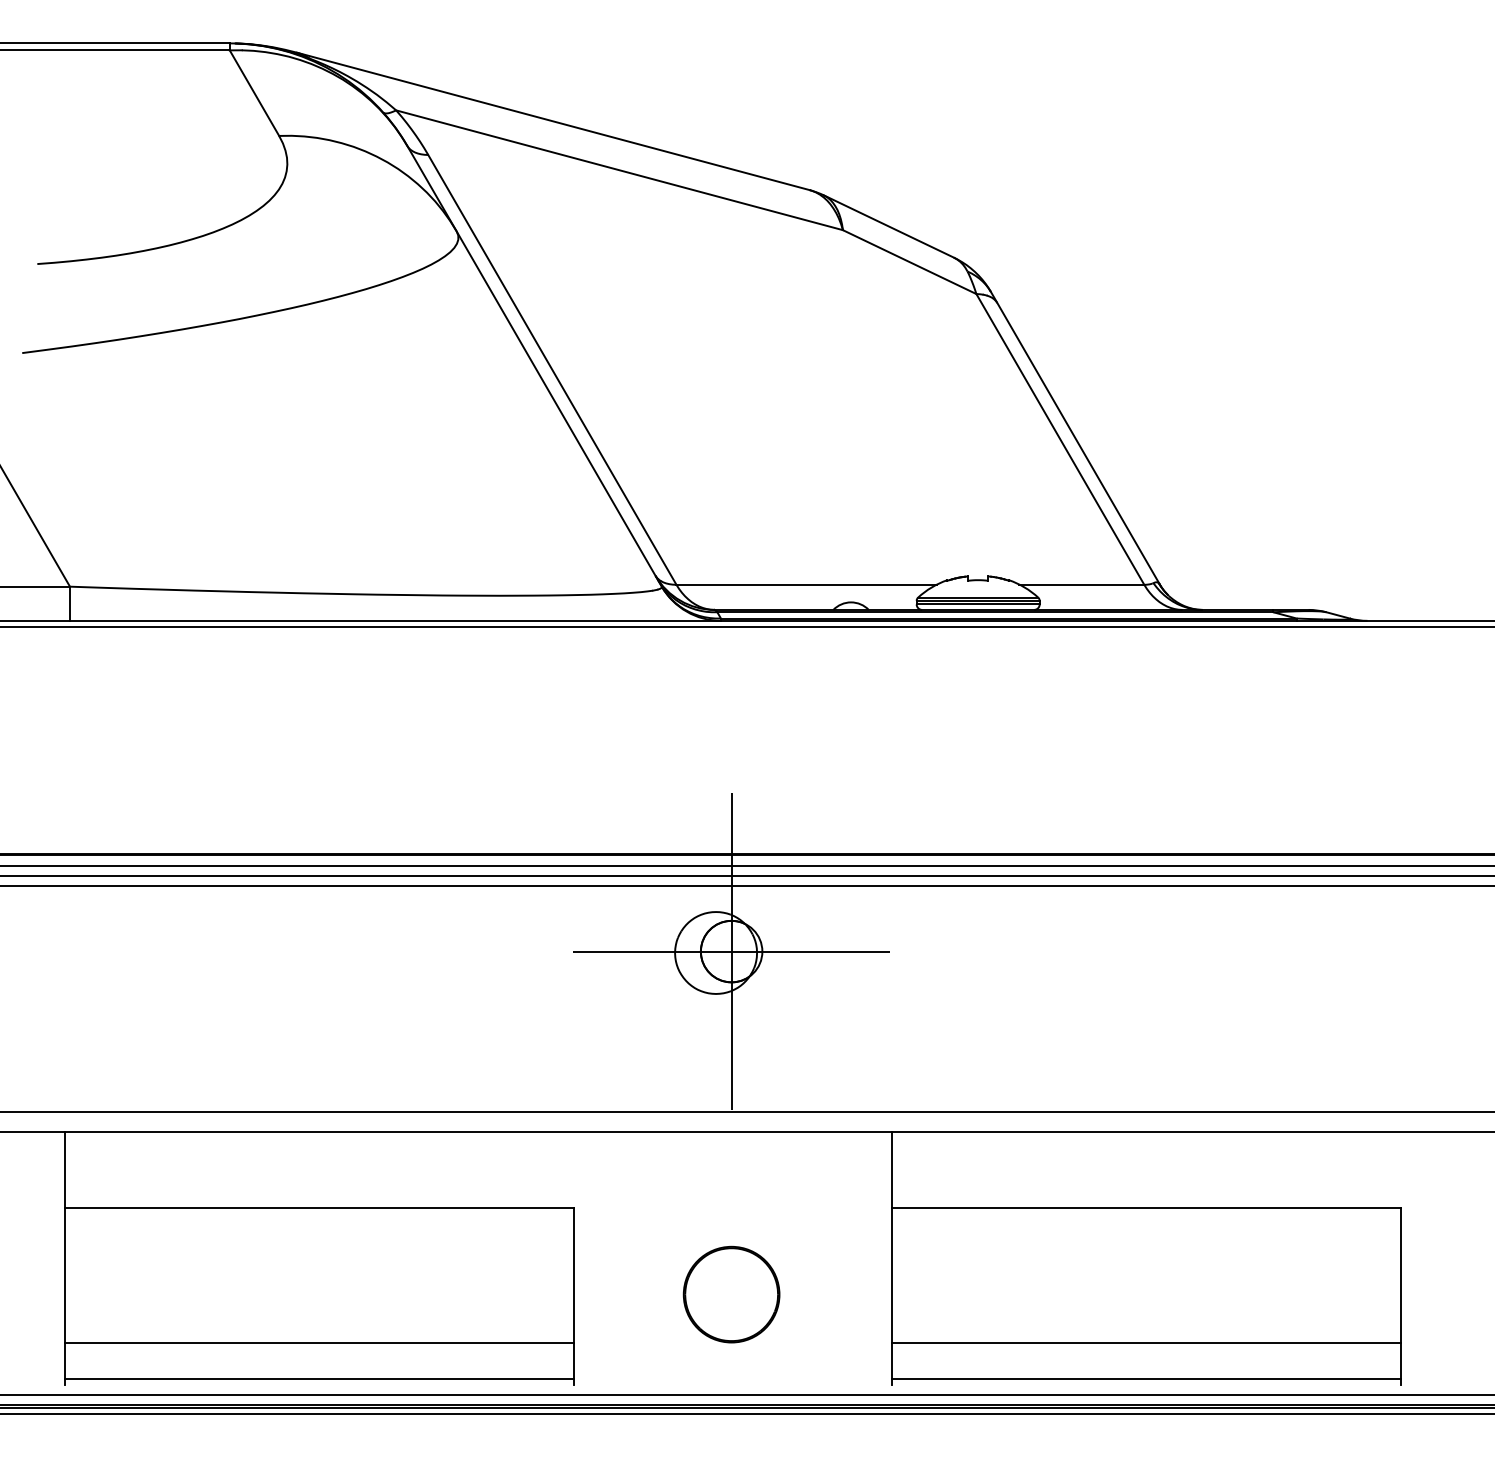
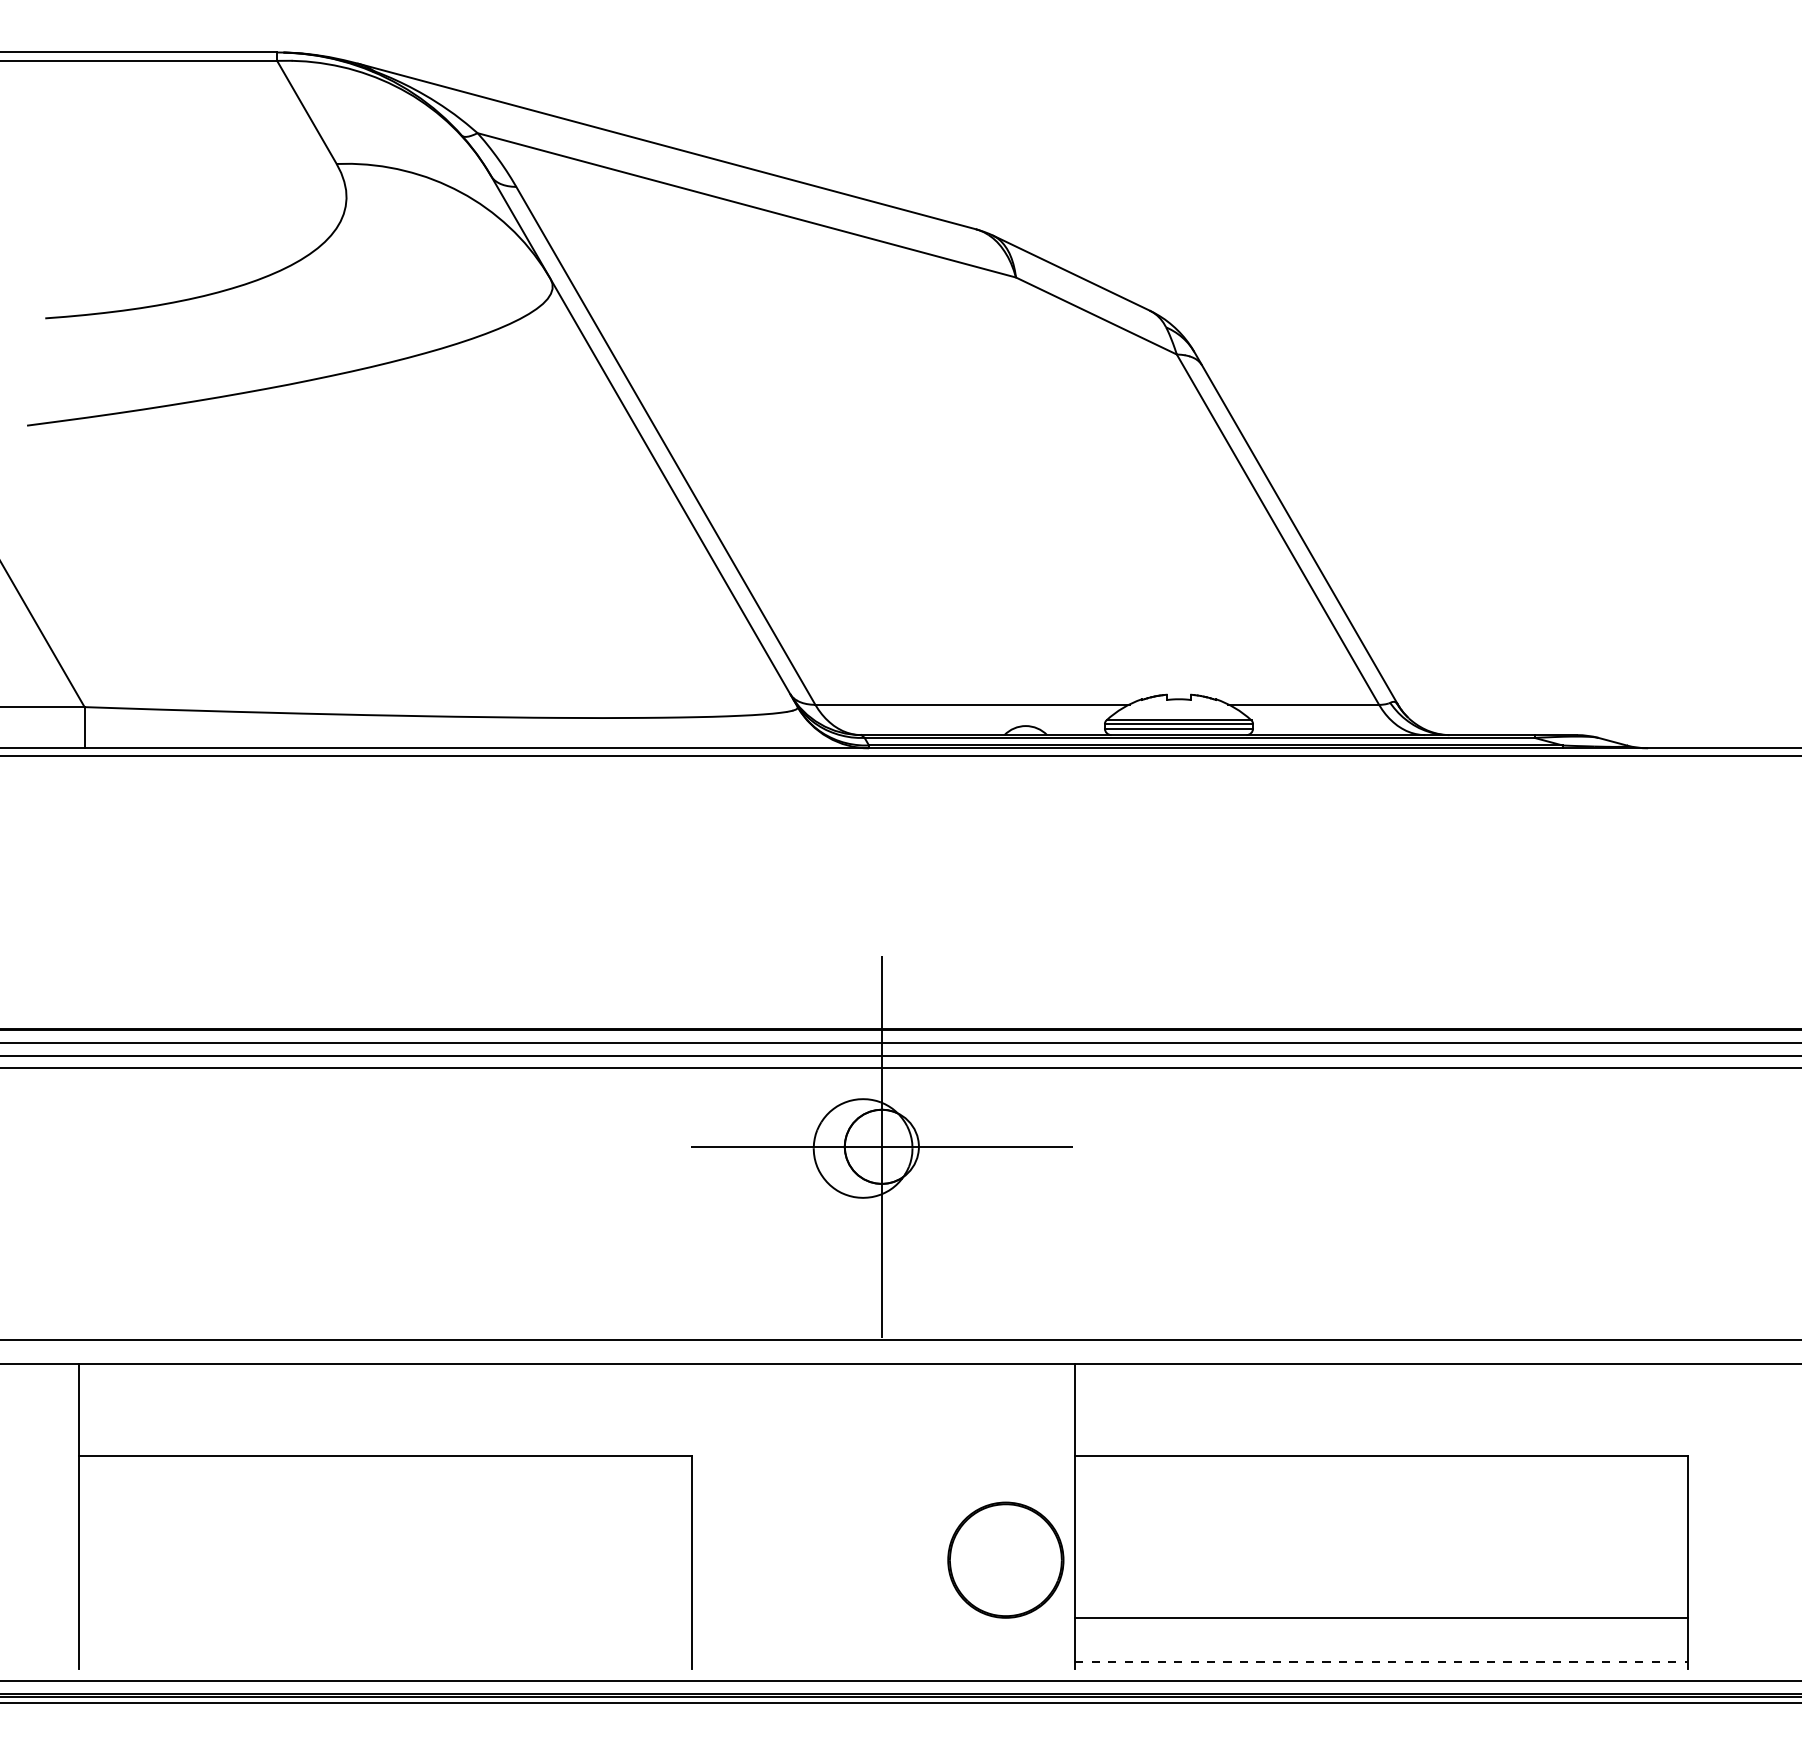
part: (731, 1294) -> (1005, 1559), moved
line: (319, 1343) -> (385, 1618), removed
line: (319, 1378) -> (385, 1661), removed
line: (1147, 1378) -> (1382, 1661), solid -> dashed

